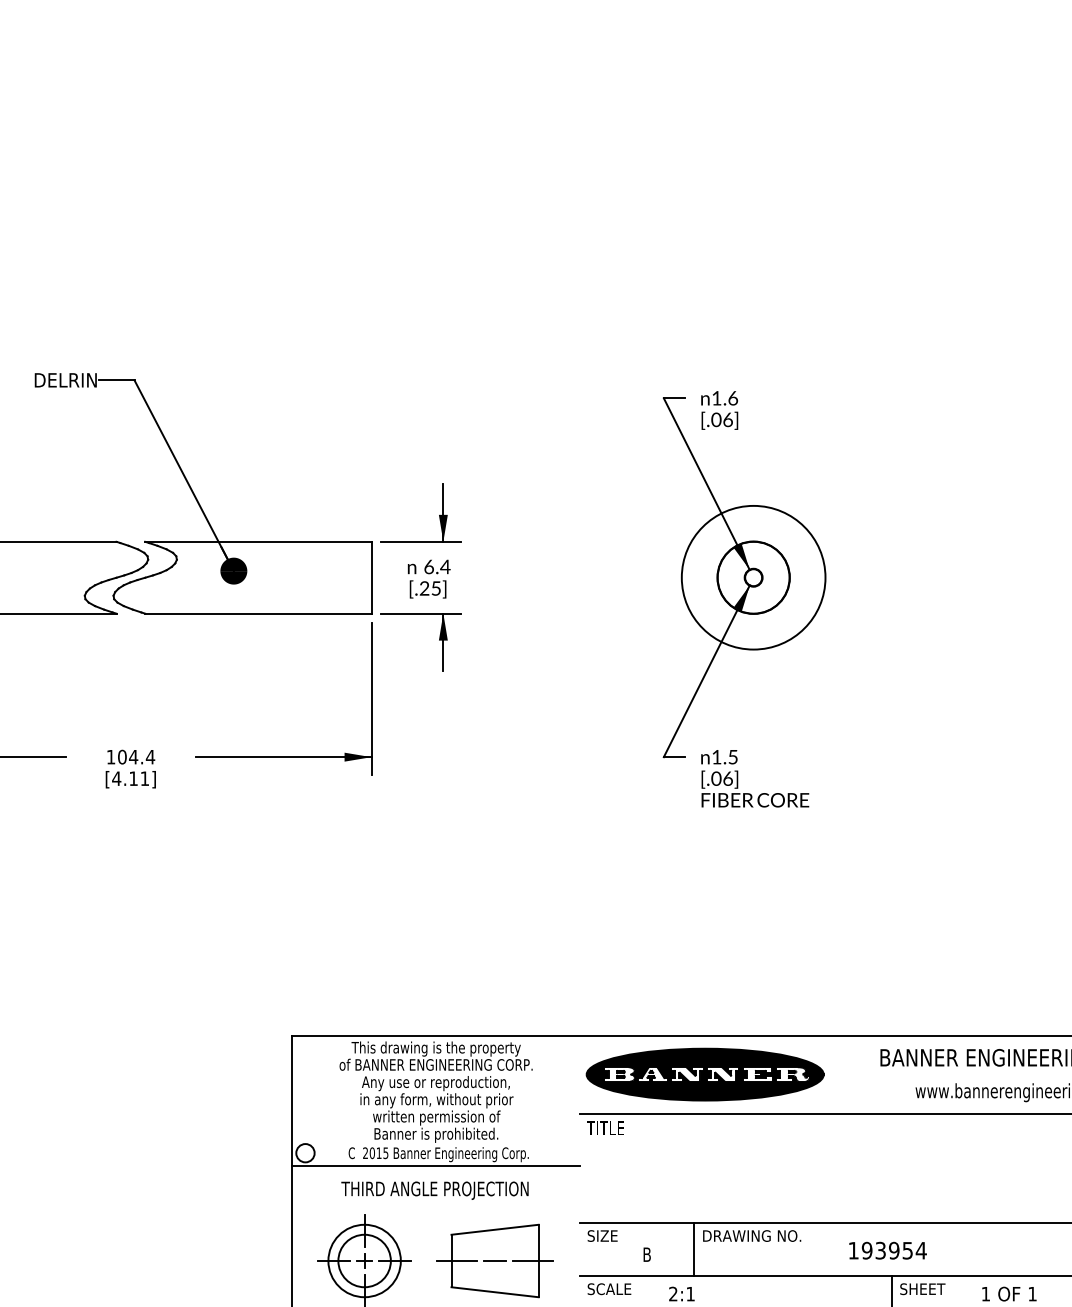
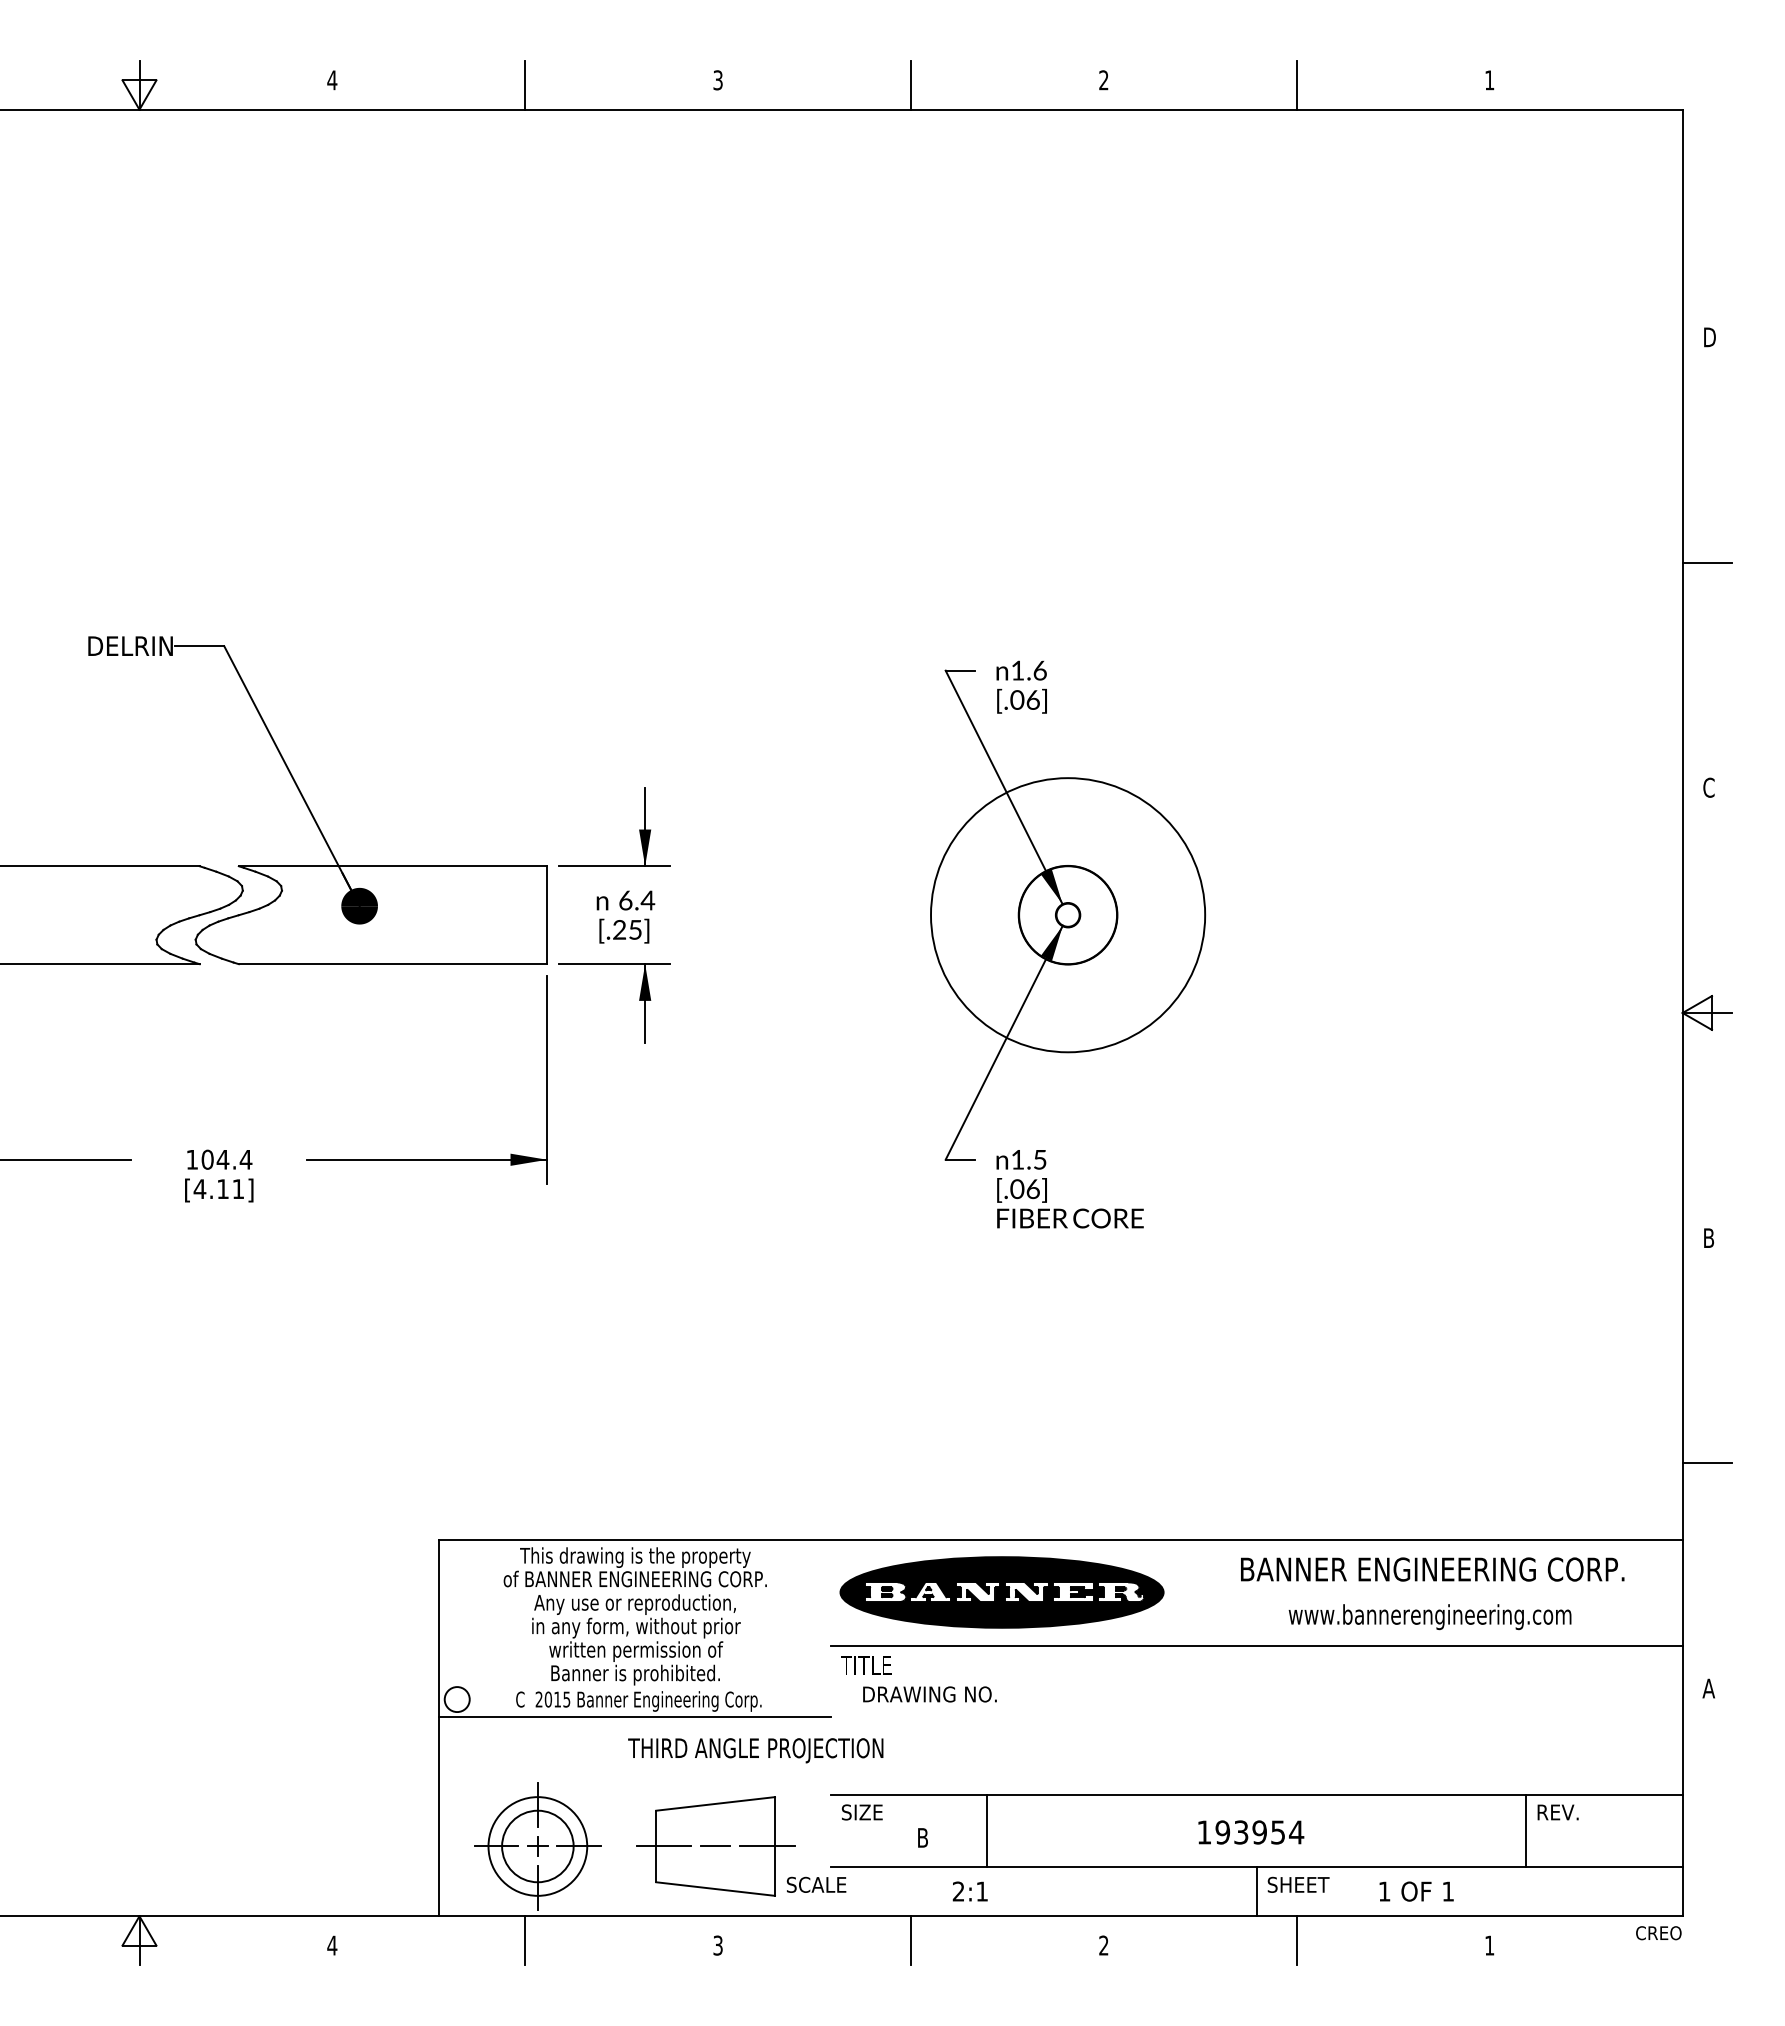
circle: (753, 577) -> (1068, 915), size x1.4
text: (434, 1190) -> (755, 1750), moved
text: (751, 1236) -> (929, 1694), moved
text: (609, 1288) -> (816, 1884), moved

